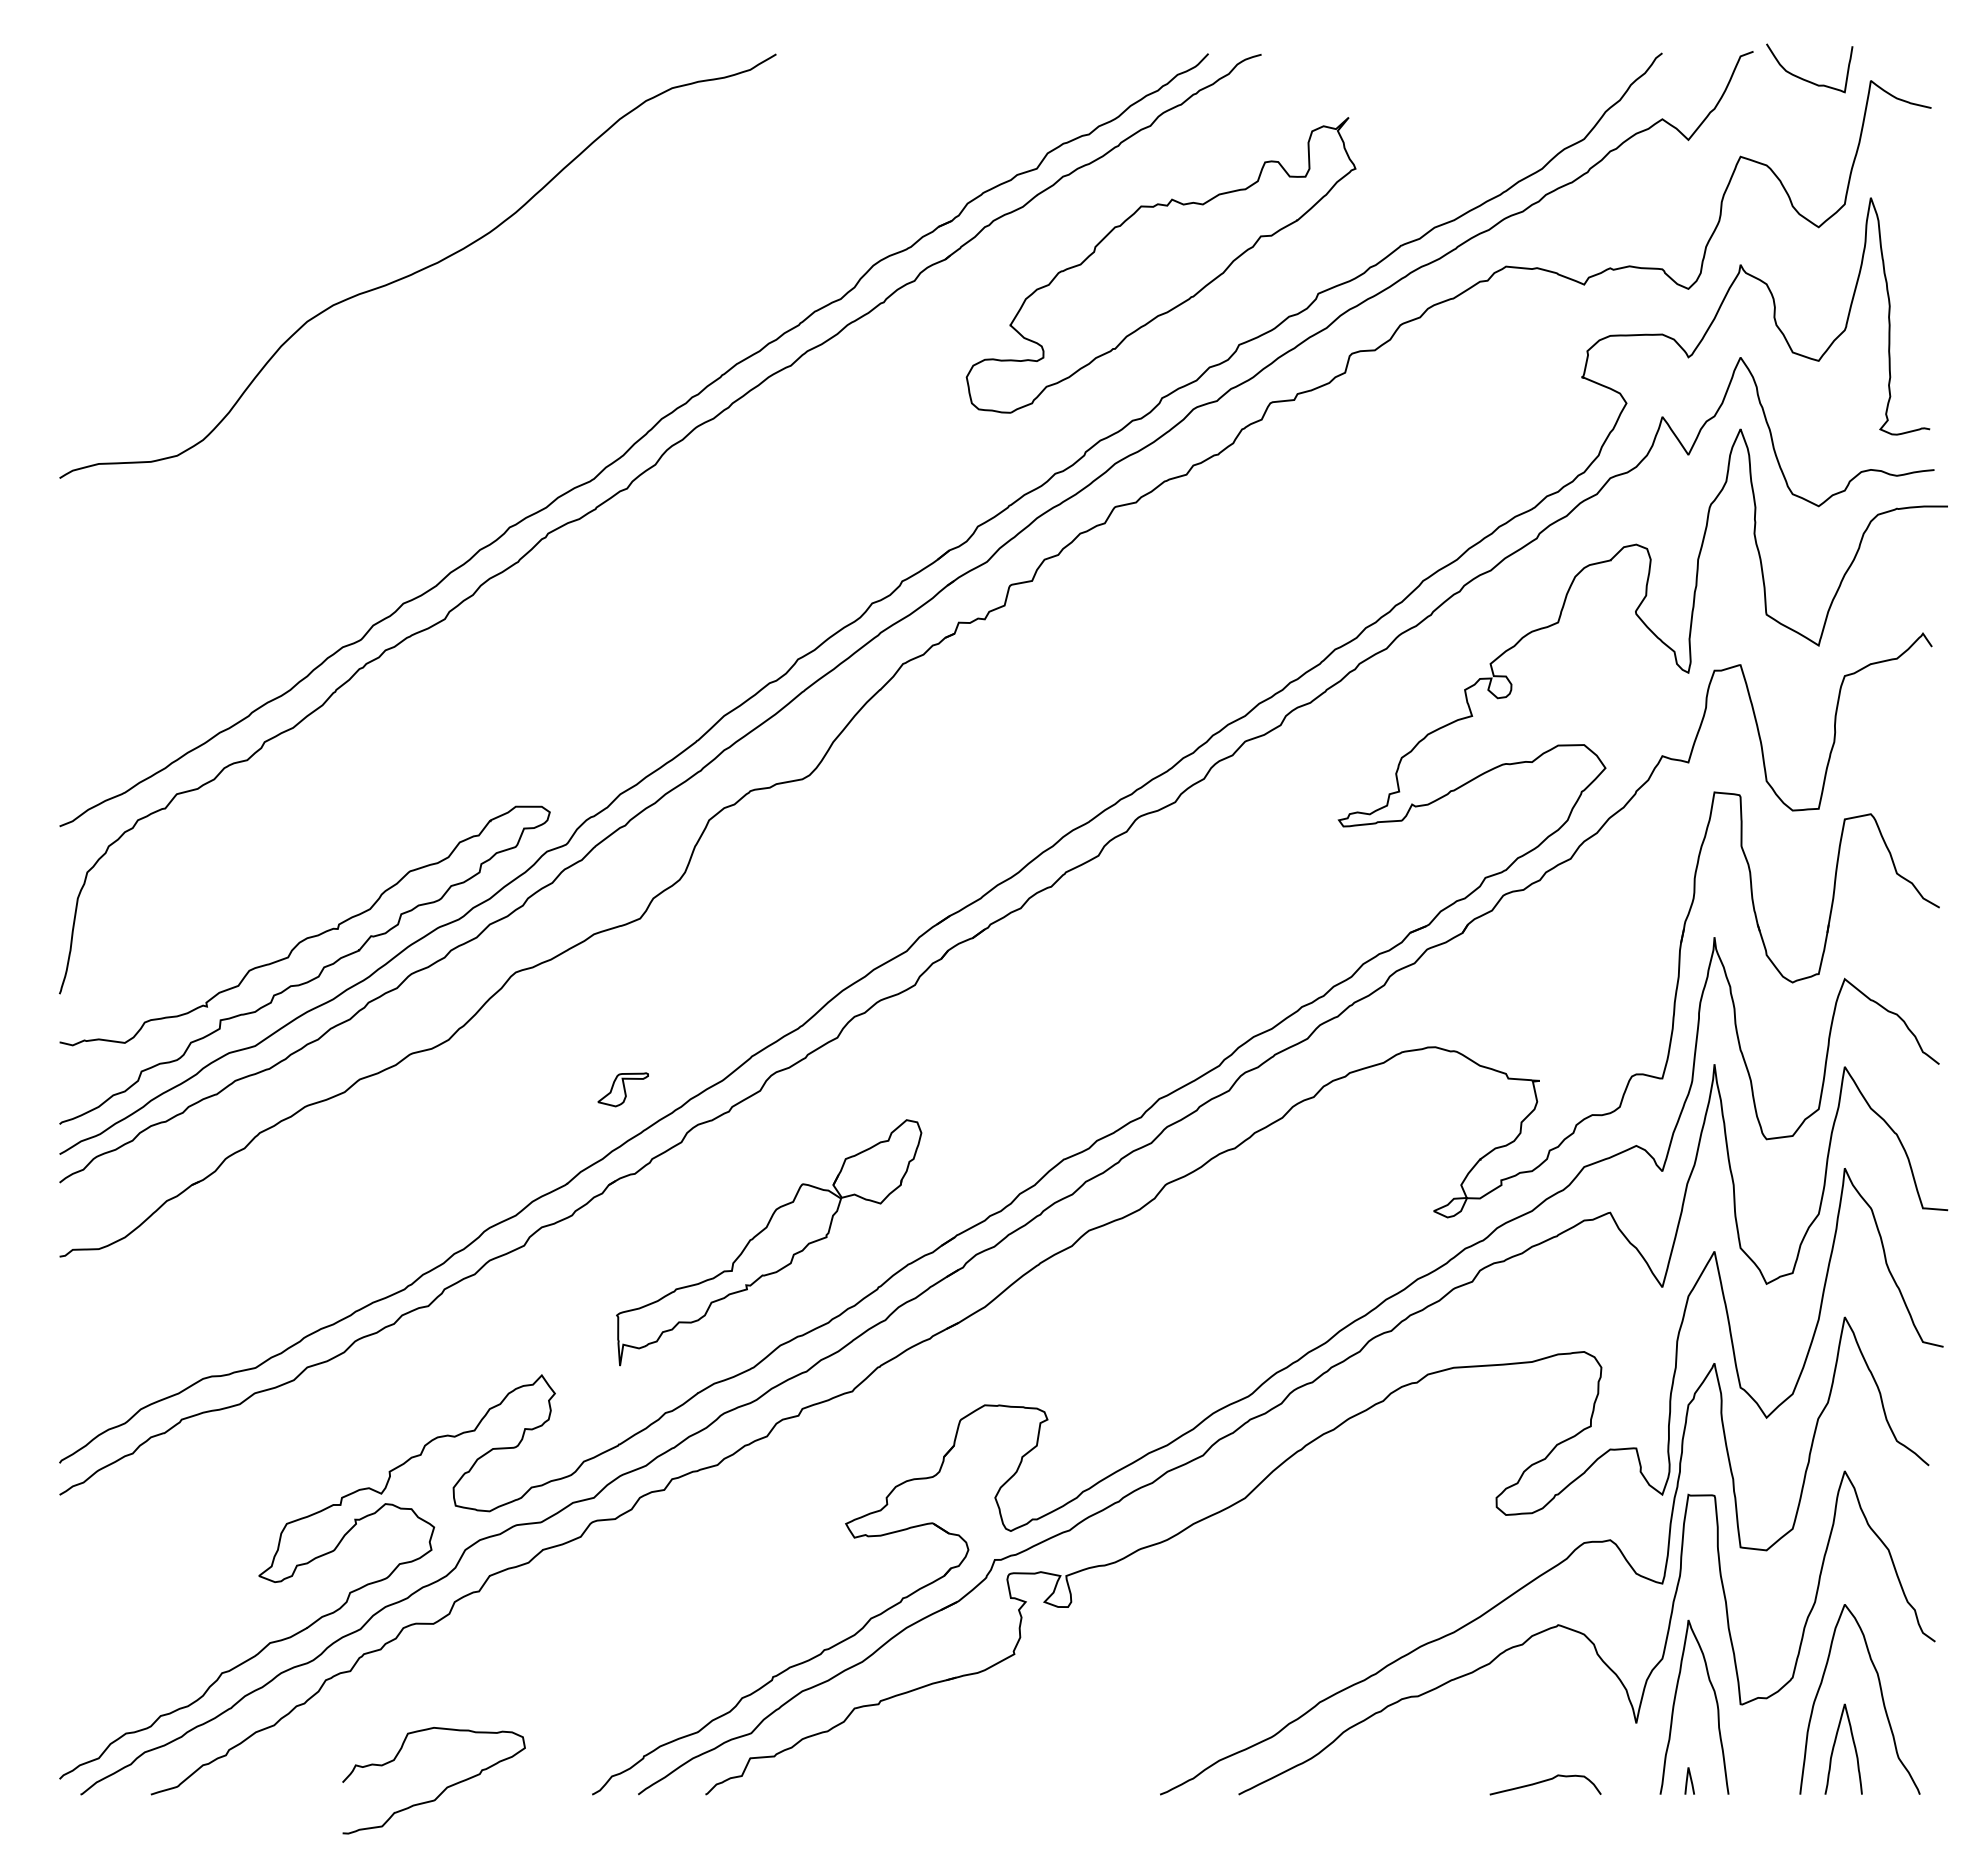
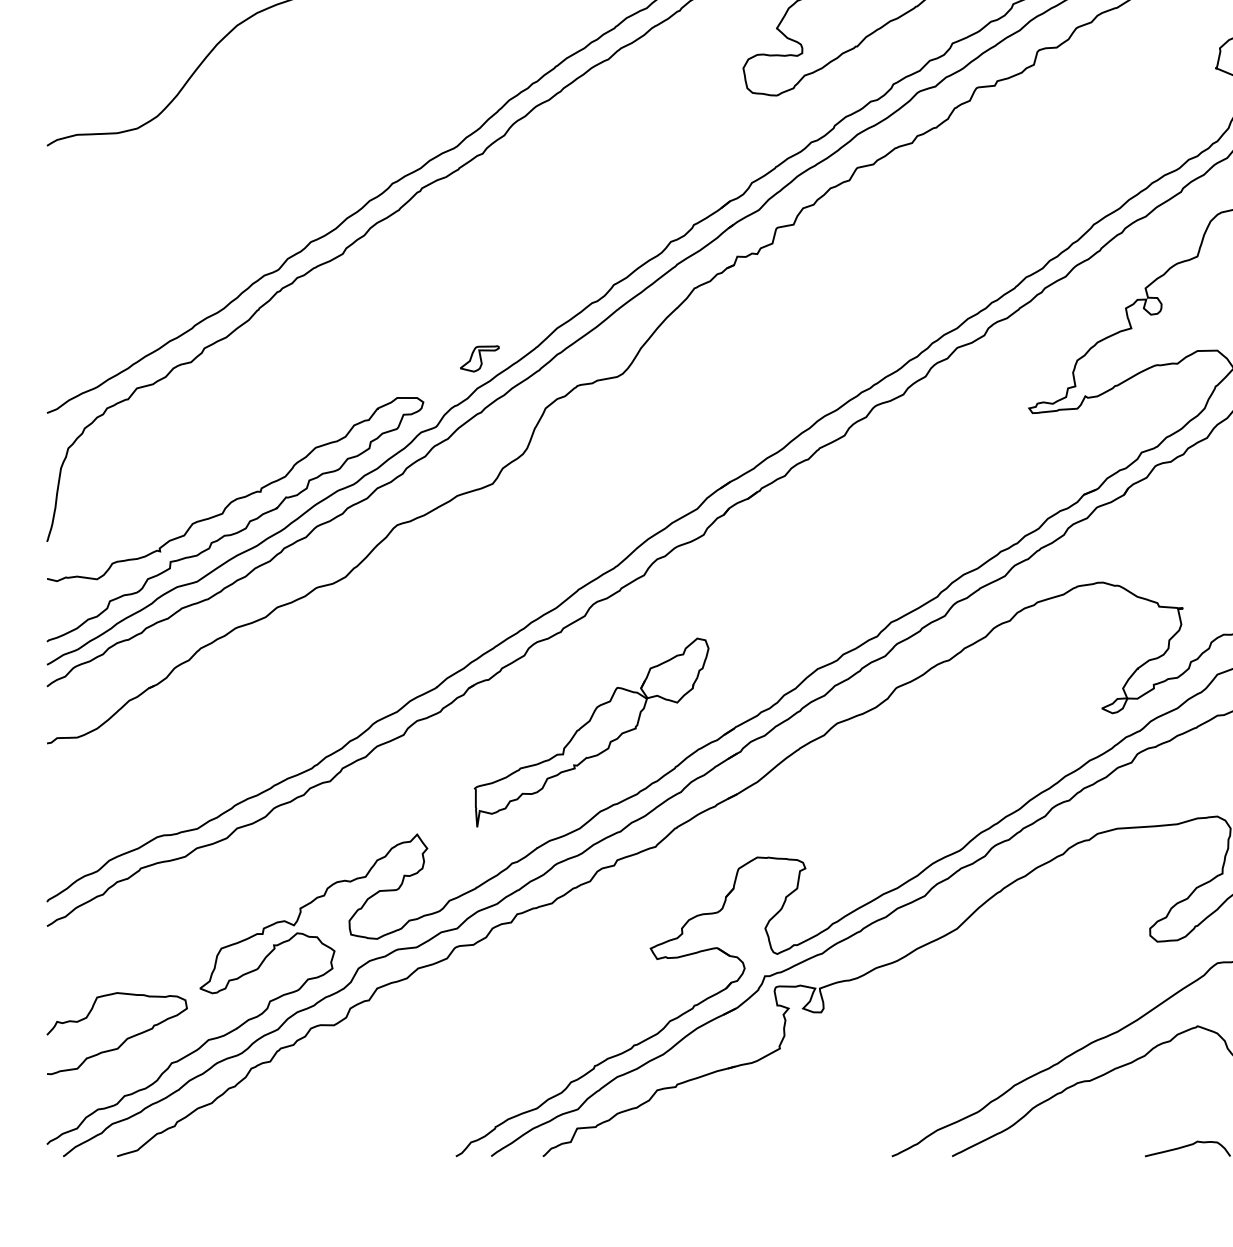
part: (622, 1089) -> (479, 358), moved
curve: (443, 1789) -> (124, 1040), moved

